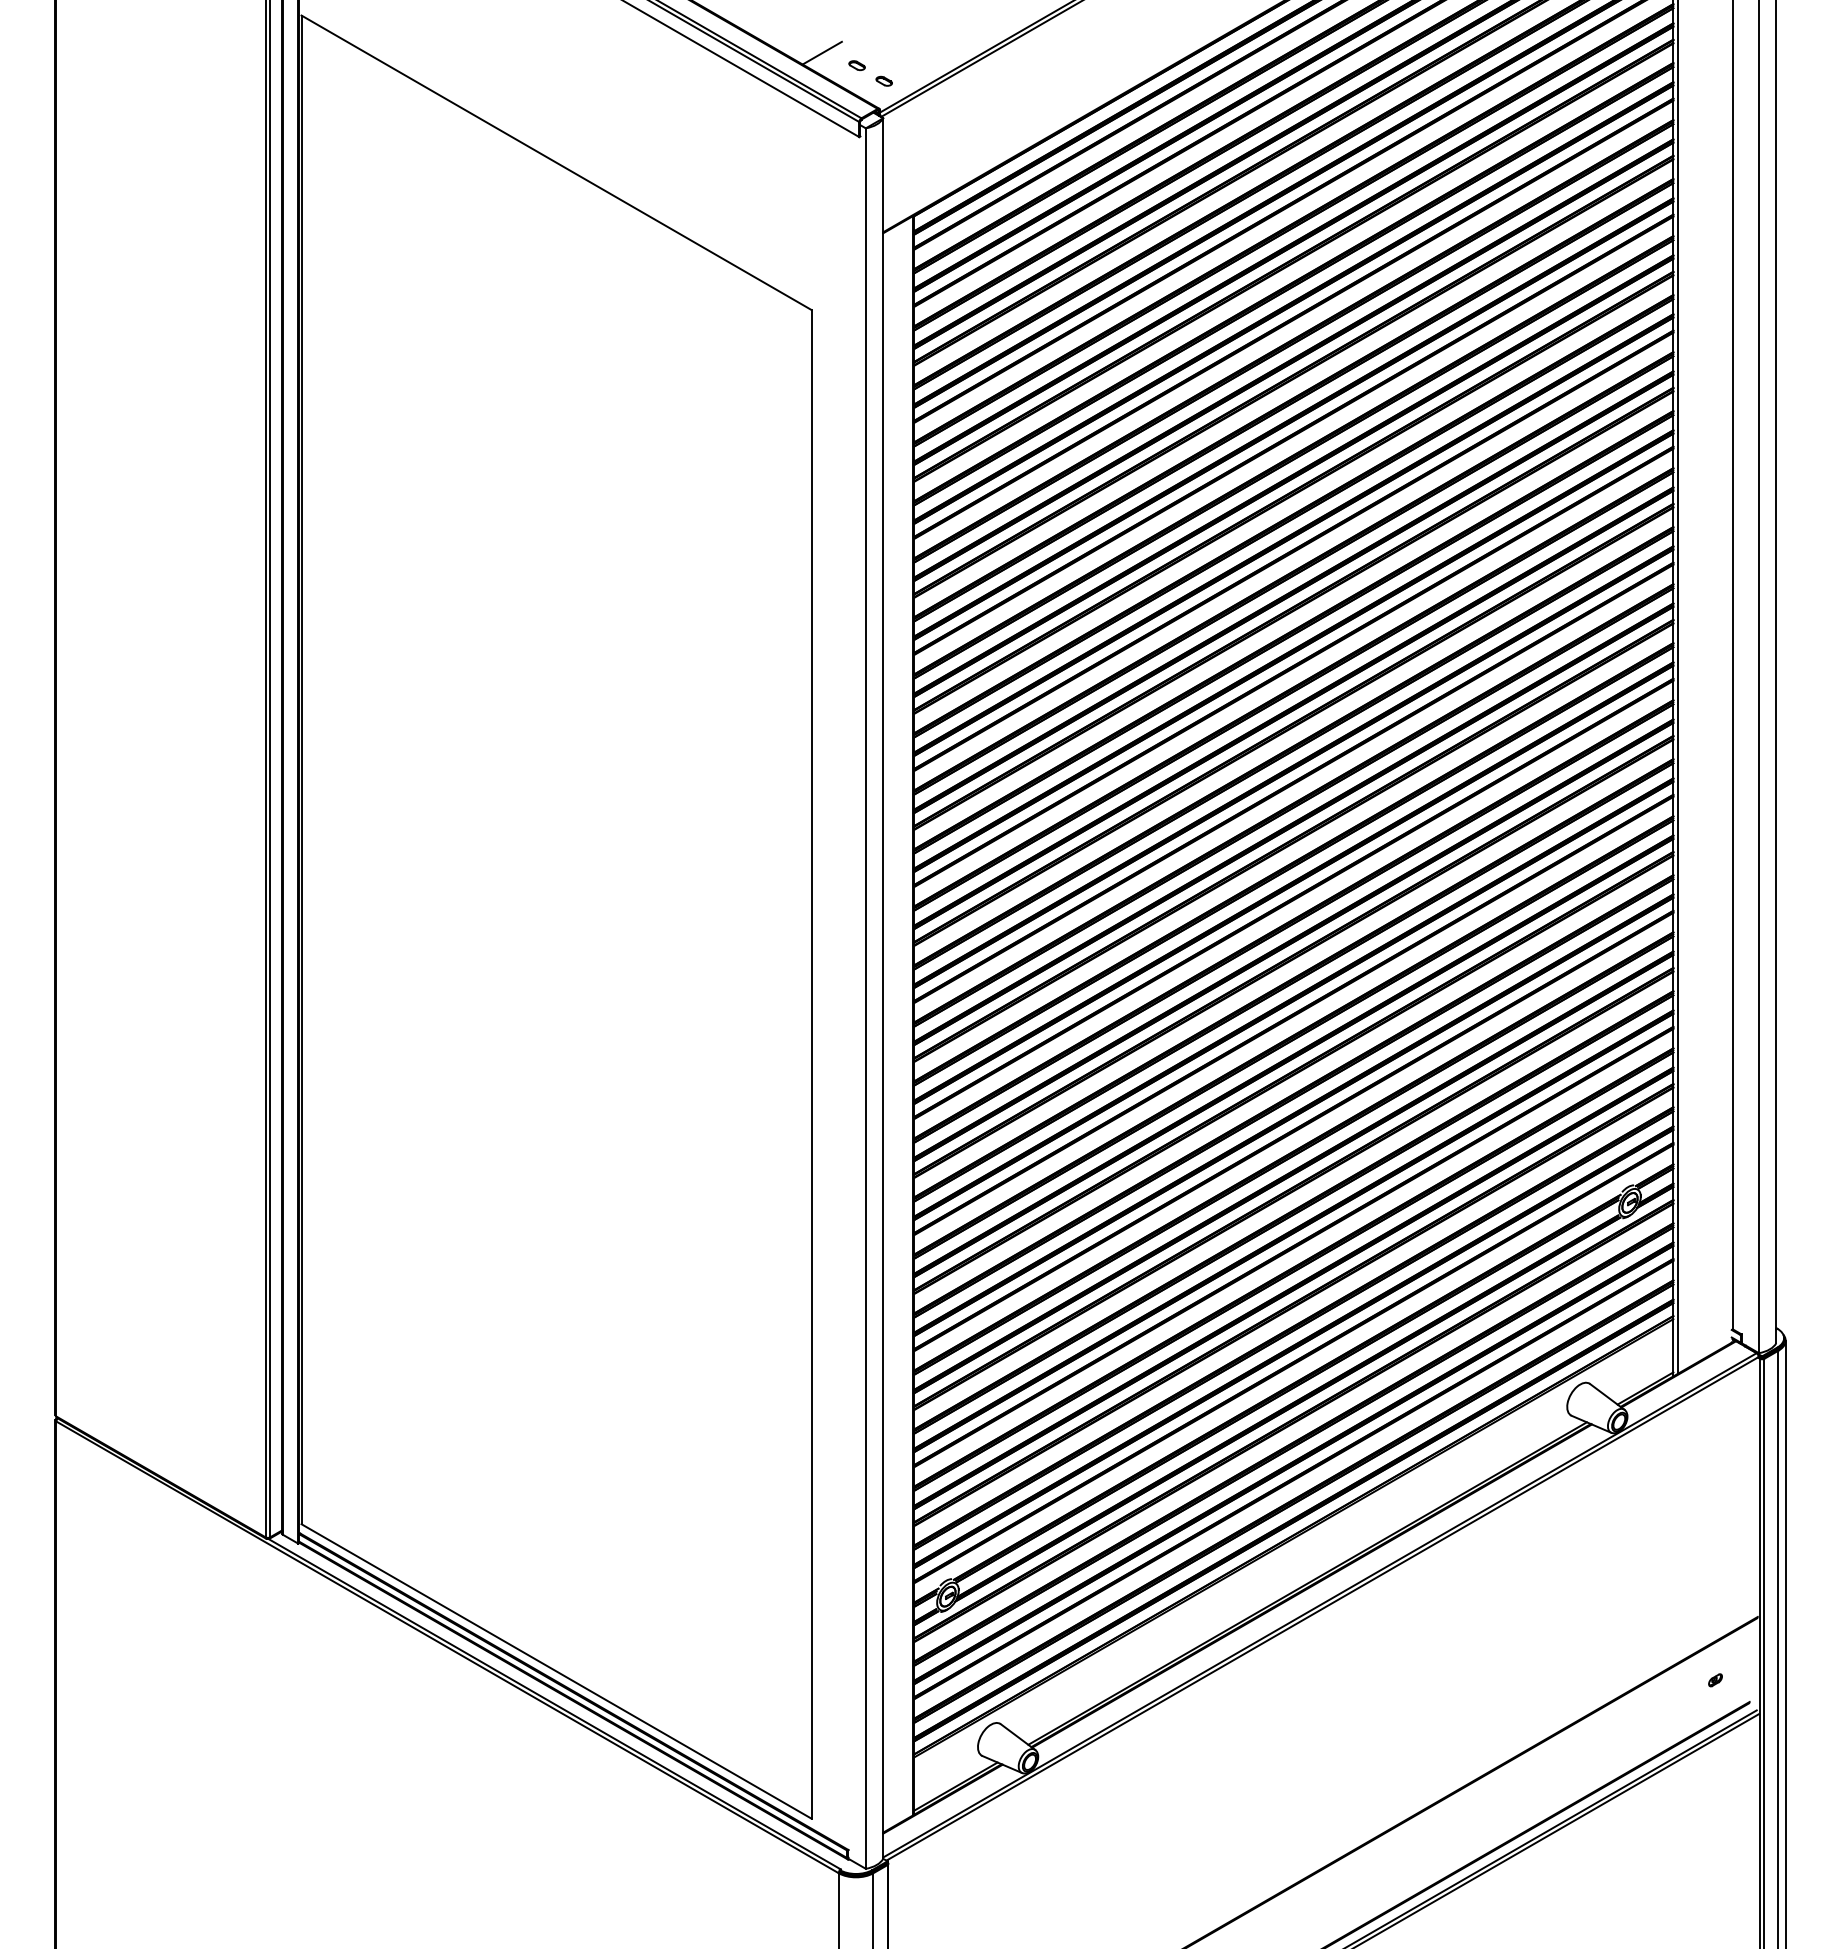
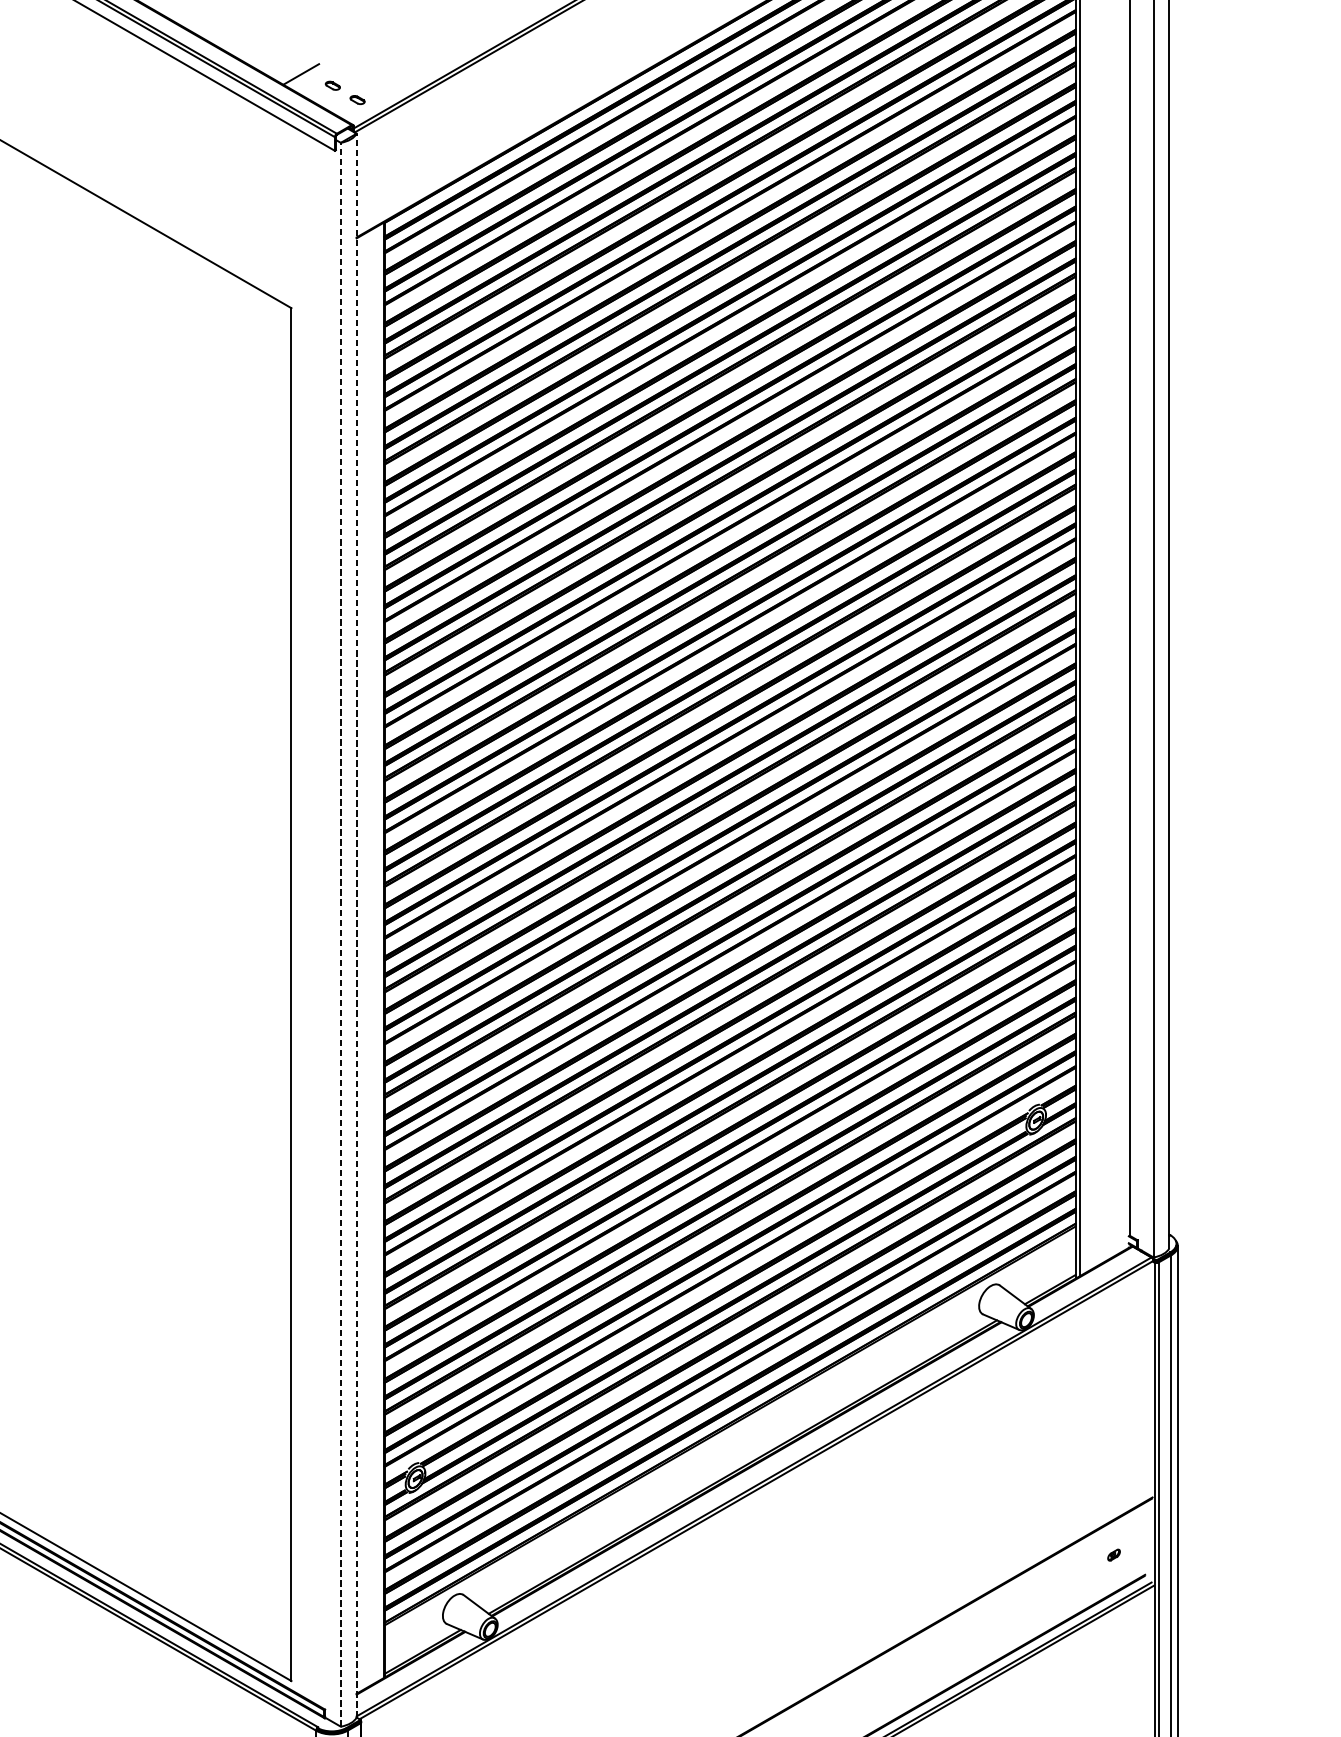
line: (883, 988) -> (356, 925), solid -> dashed
line: (865, 998) -> (340, 934), solid -> dashed

